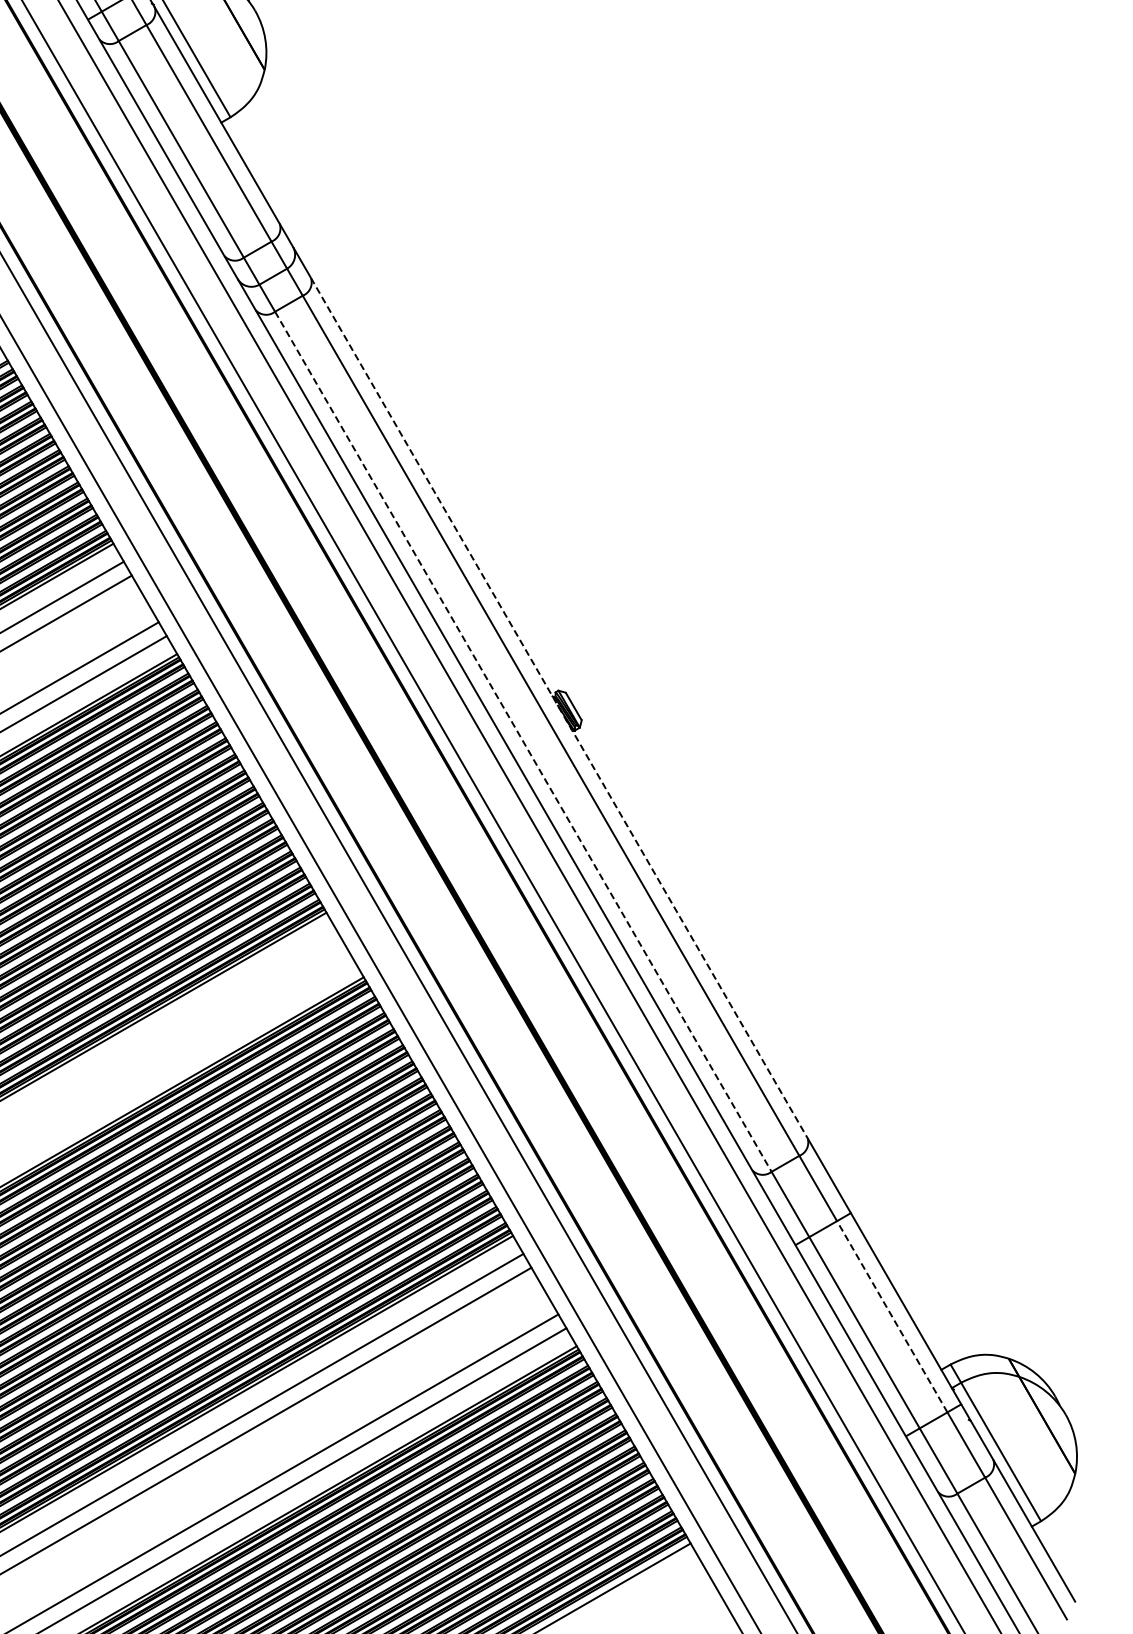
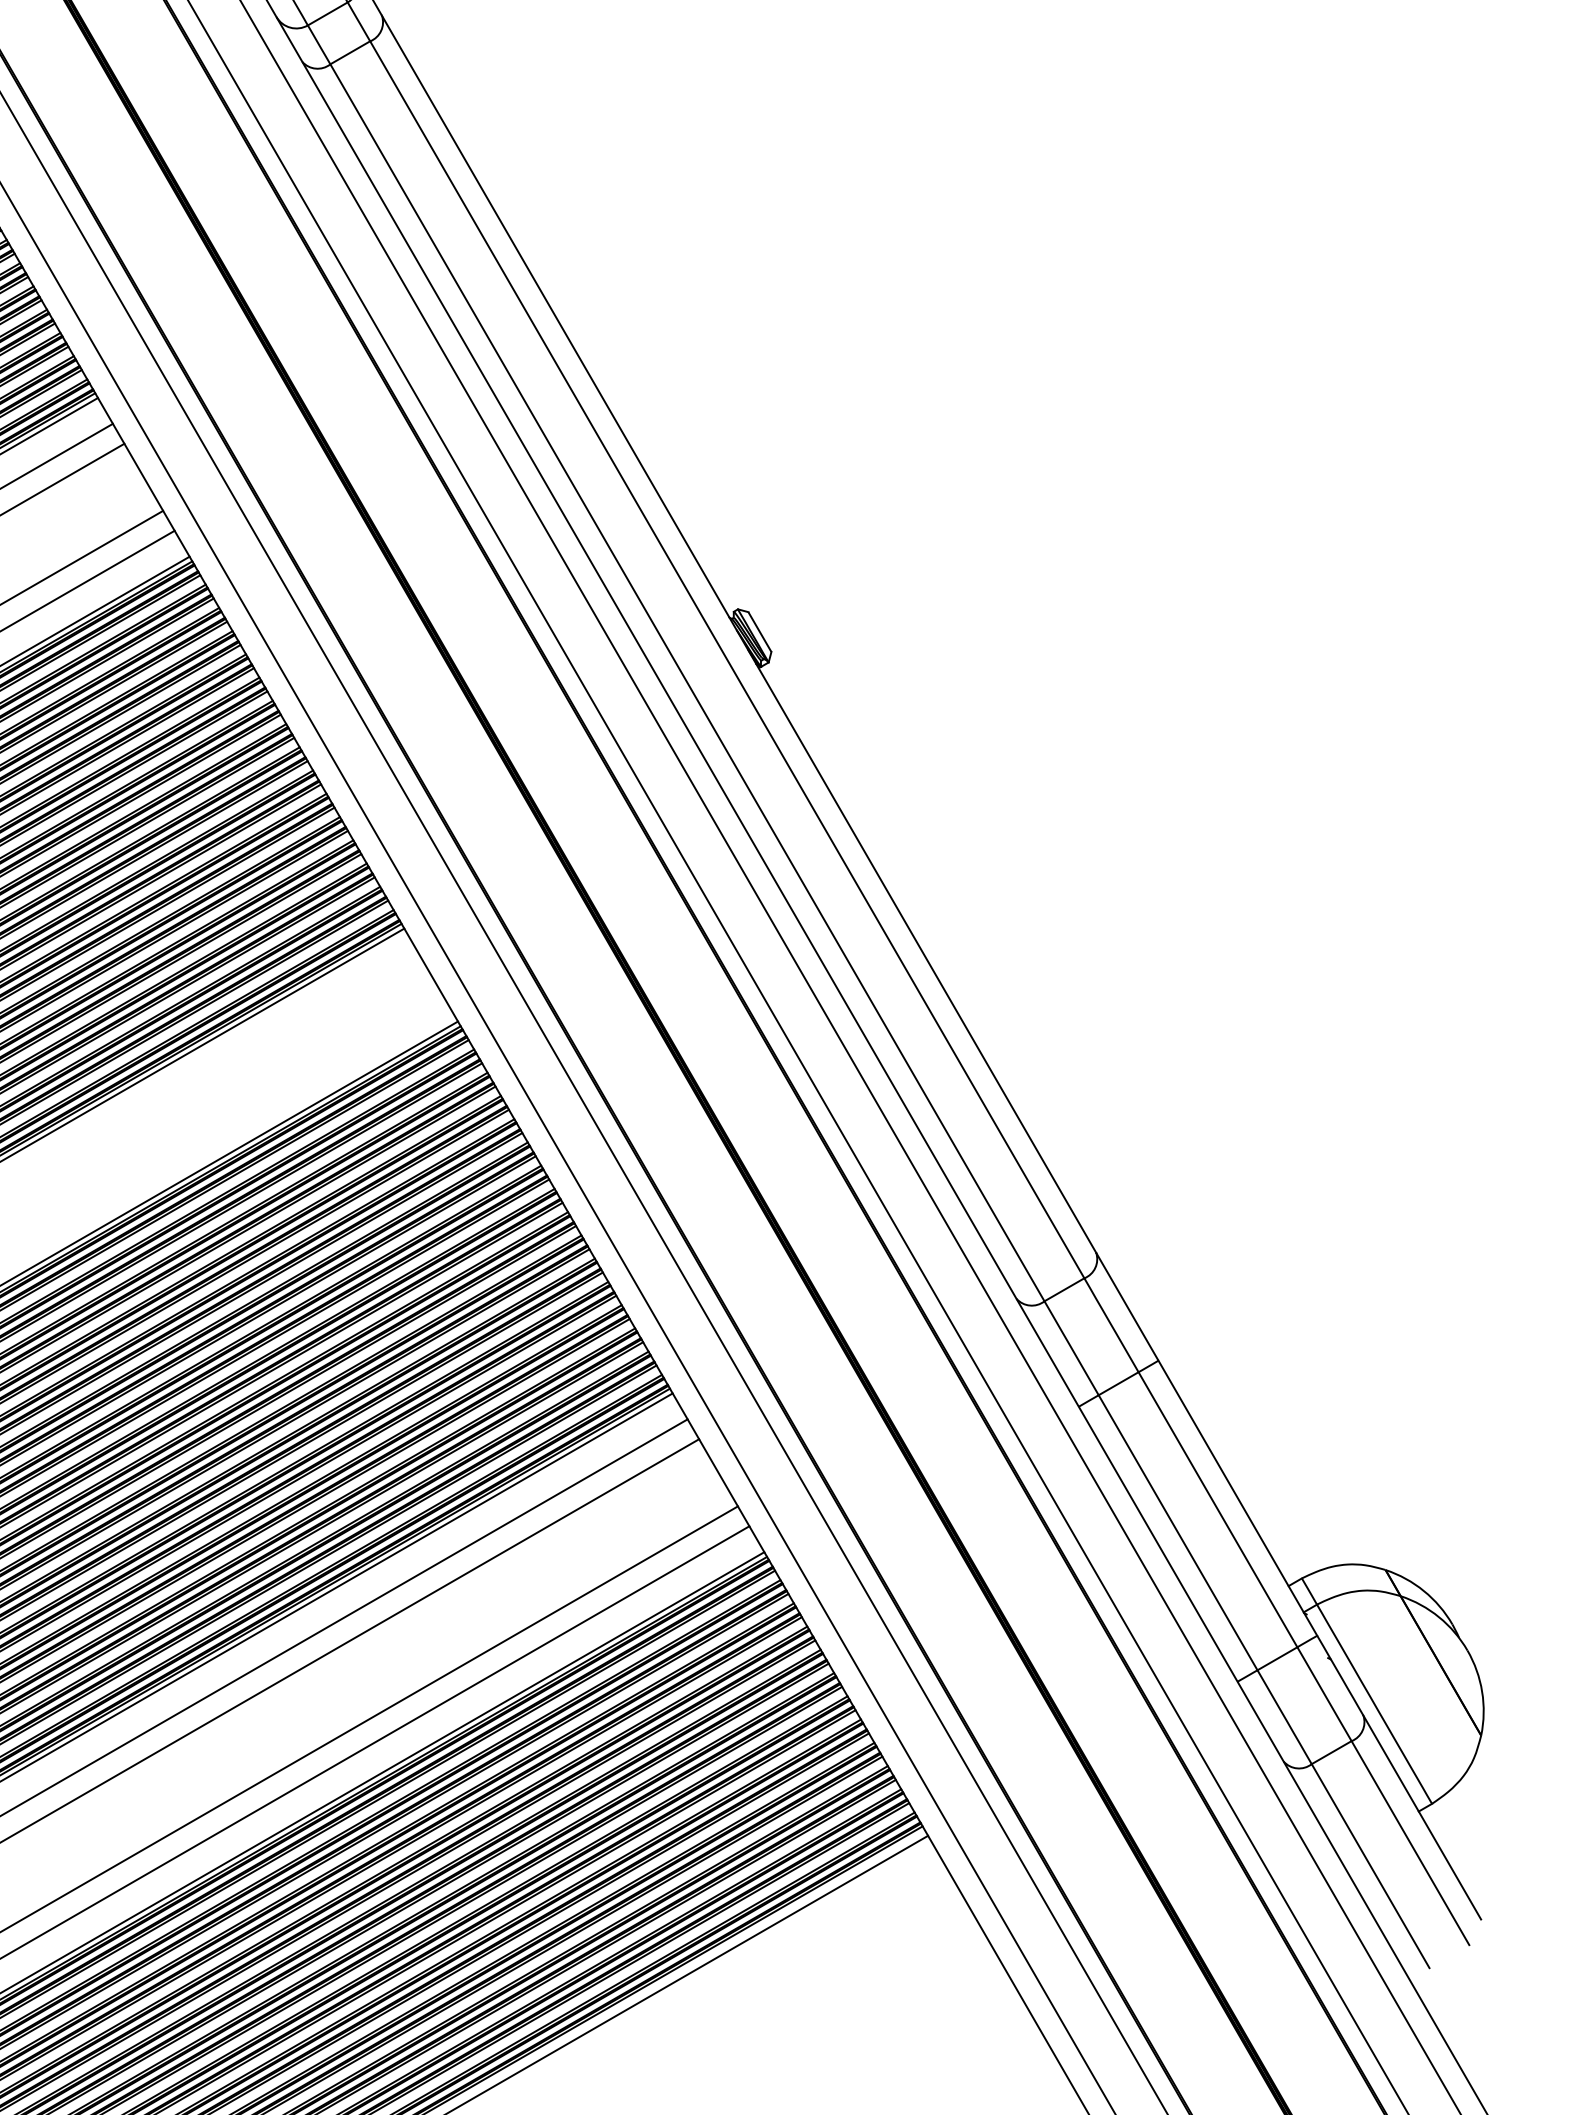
line: (559, 708) -> (739, 634), dashed -> solid
line: (523, 741) -> (687, 682), dashed -> solid
line: (892, 1316) -> (1218, 1509), dashed -> solid

